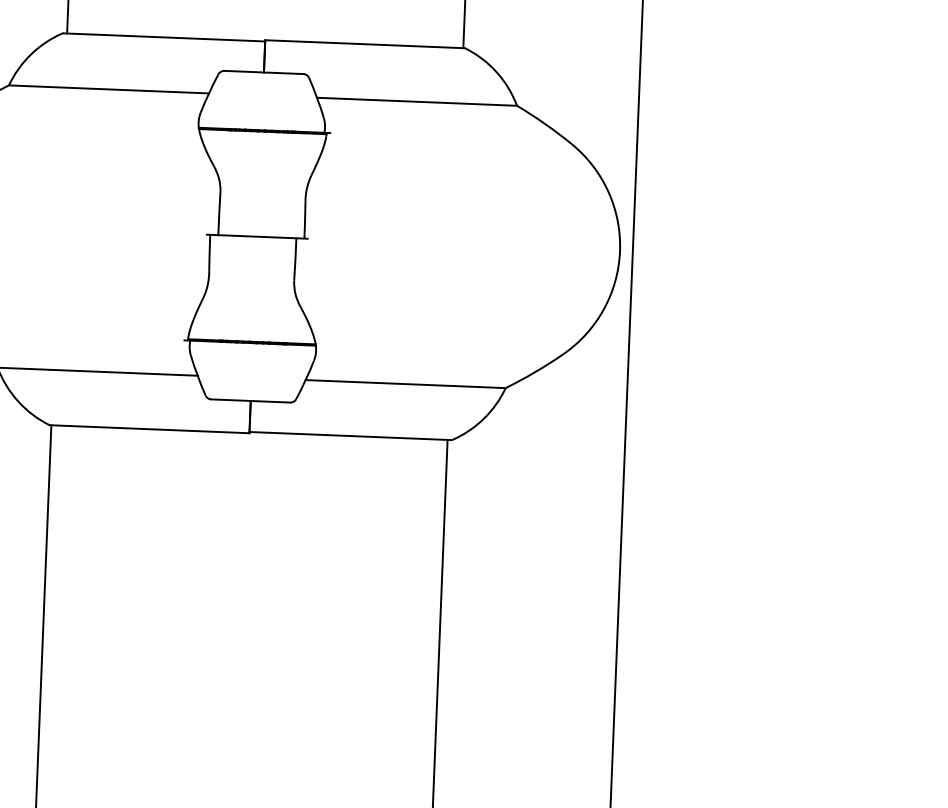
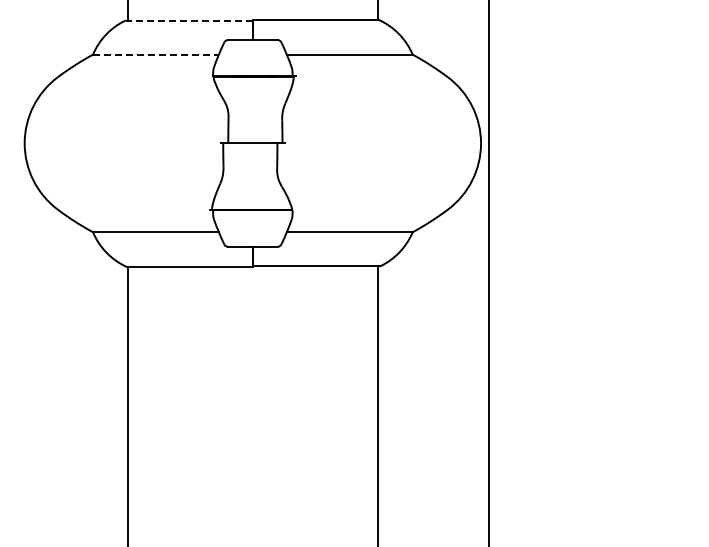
line: (162, 37) -> (188, 20), solid -> dashed
line: (108, 89) -> (155, 54), solid -> dashed

